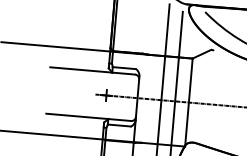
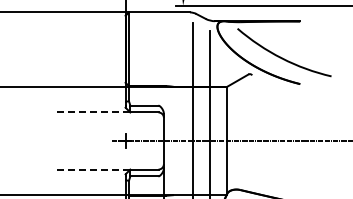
line: (80, 69) -> (91, 112), solid -> dashed
line: (76, 116) -> (91, 169), solid -> dashed

